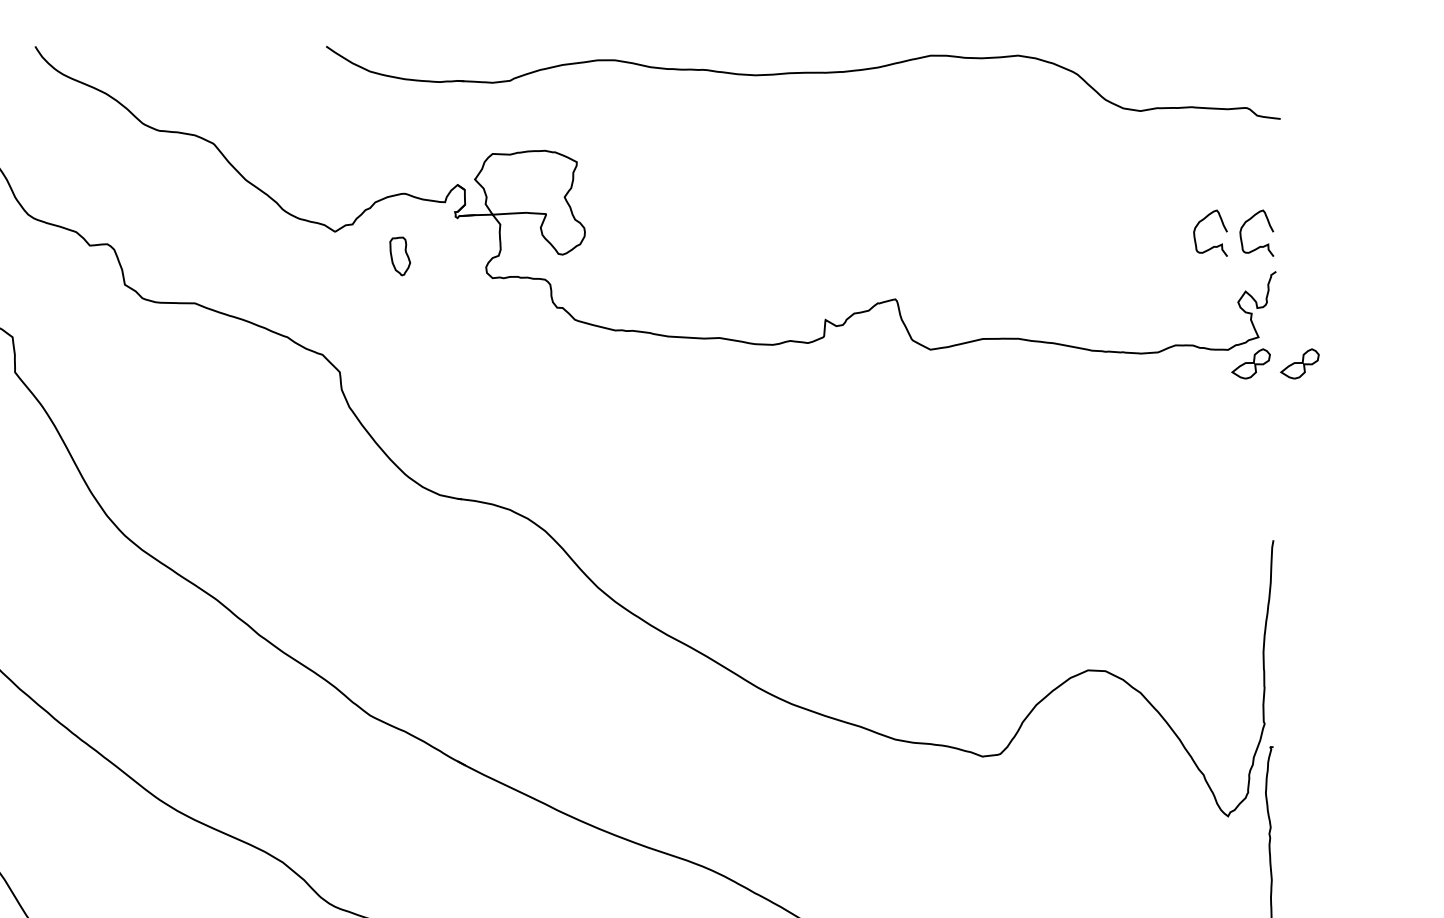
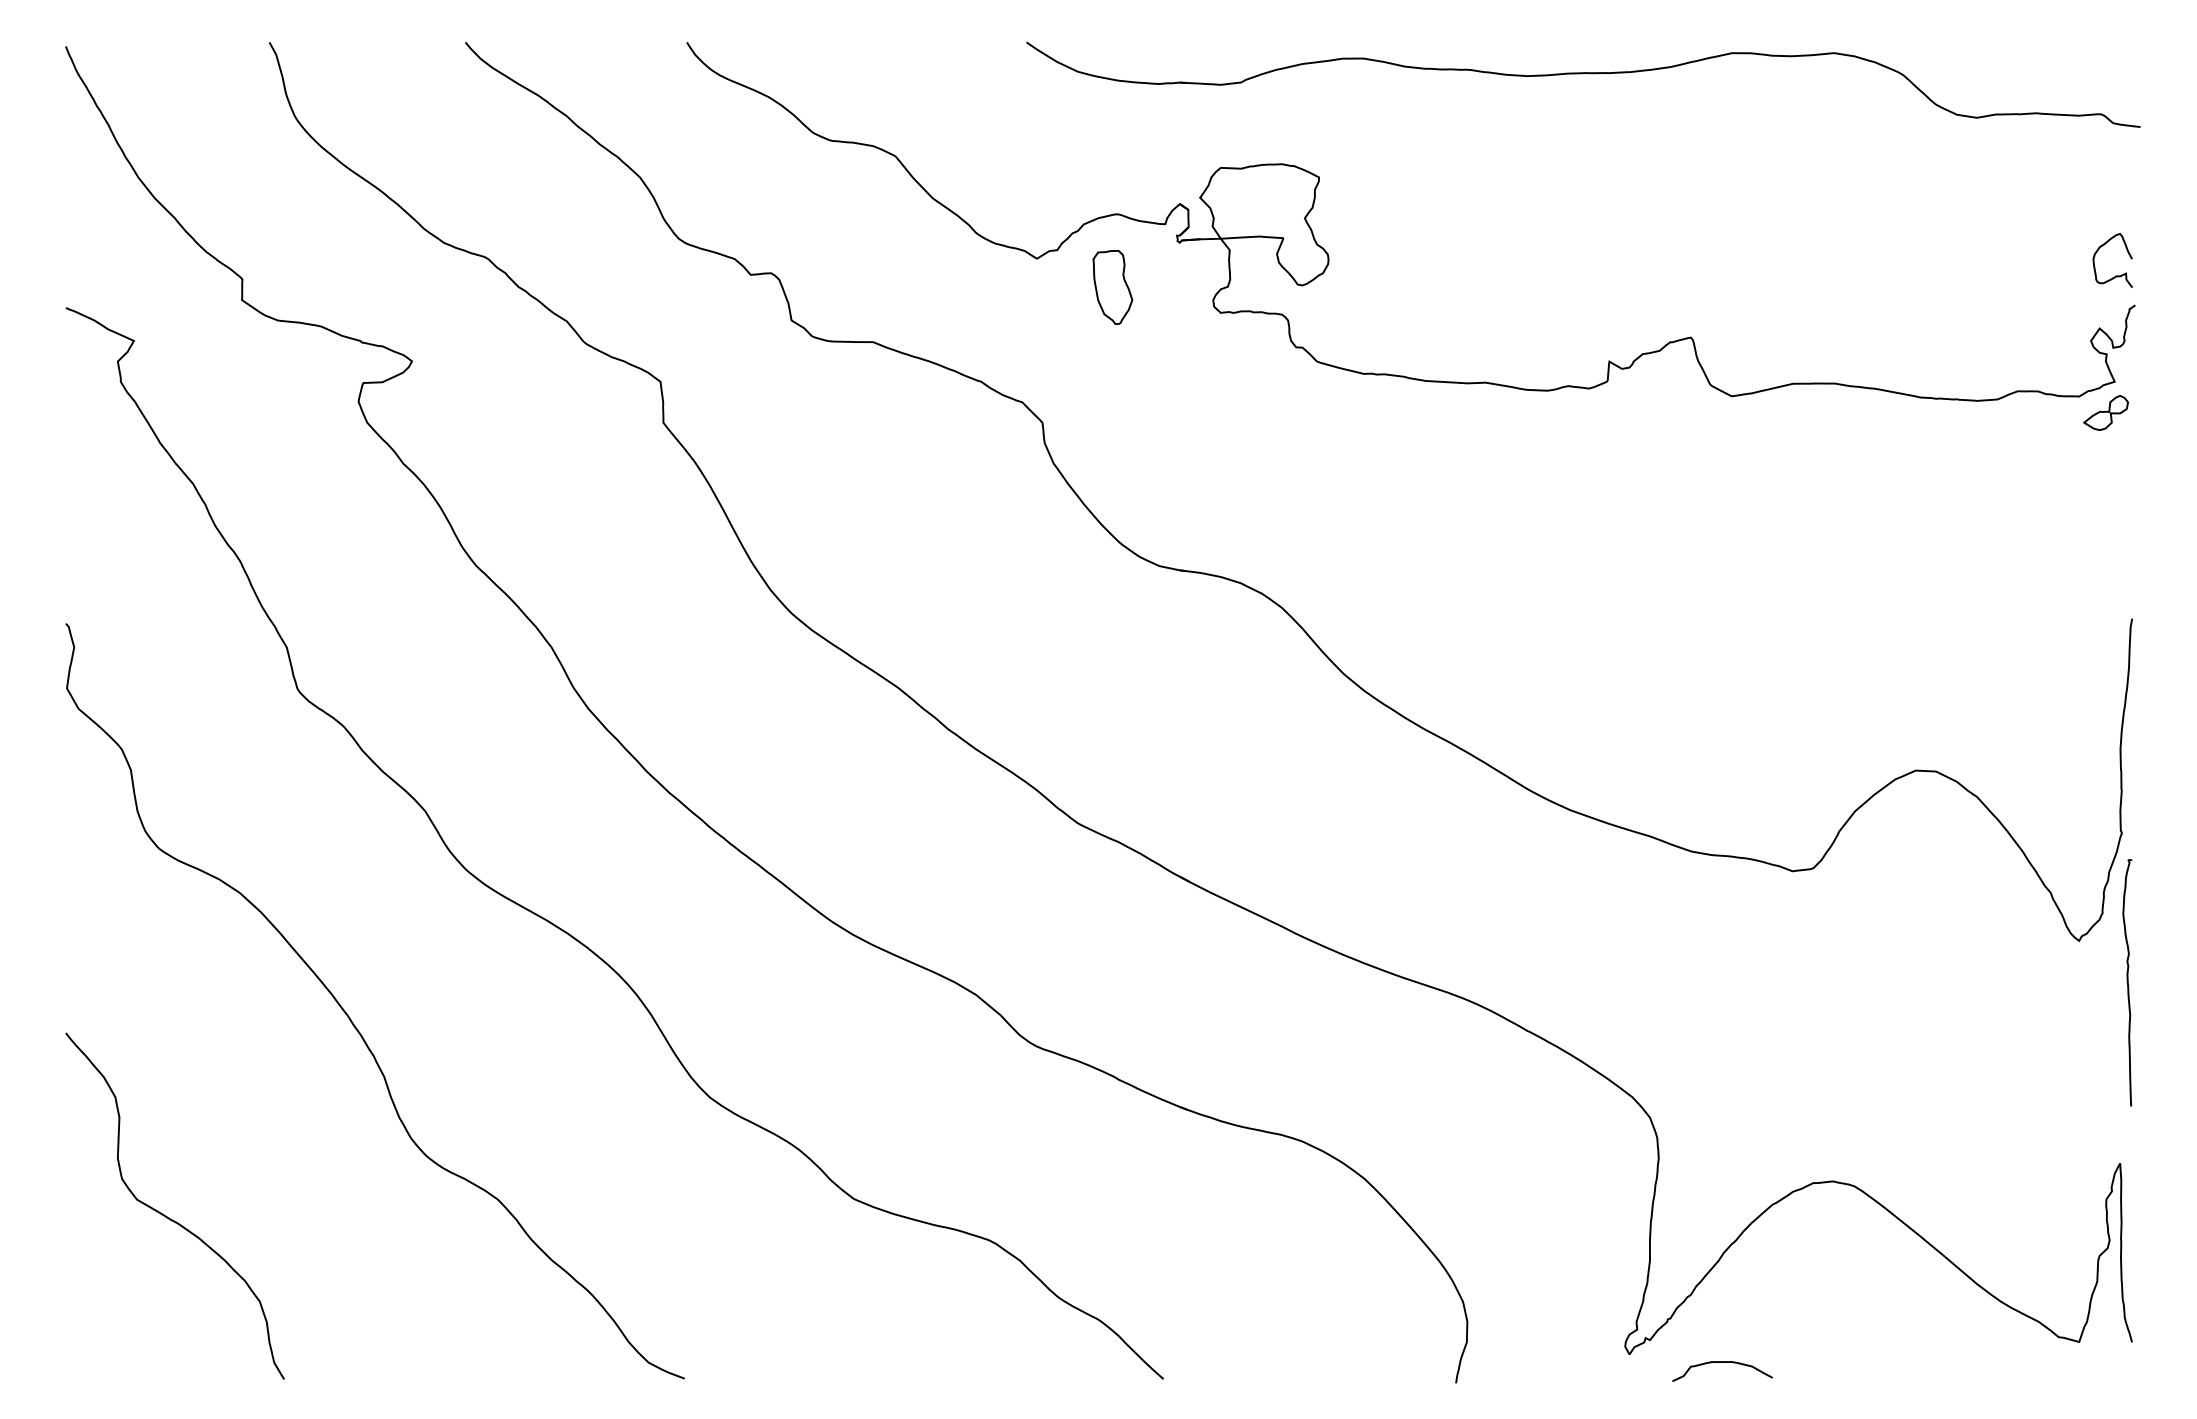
curve: (1212, 246) -> (2061, 275), removed
part: (399, 256) -> (1112, 287), size x1.67
part: (1299, 363) -> (2162, 412), removed

